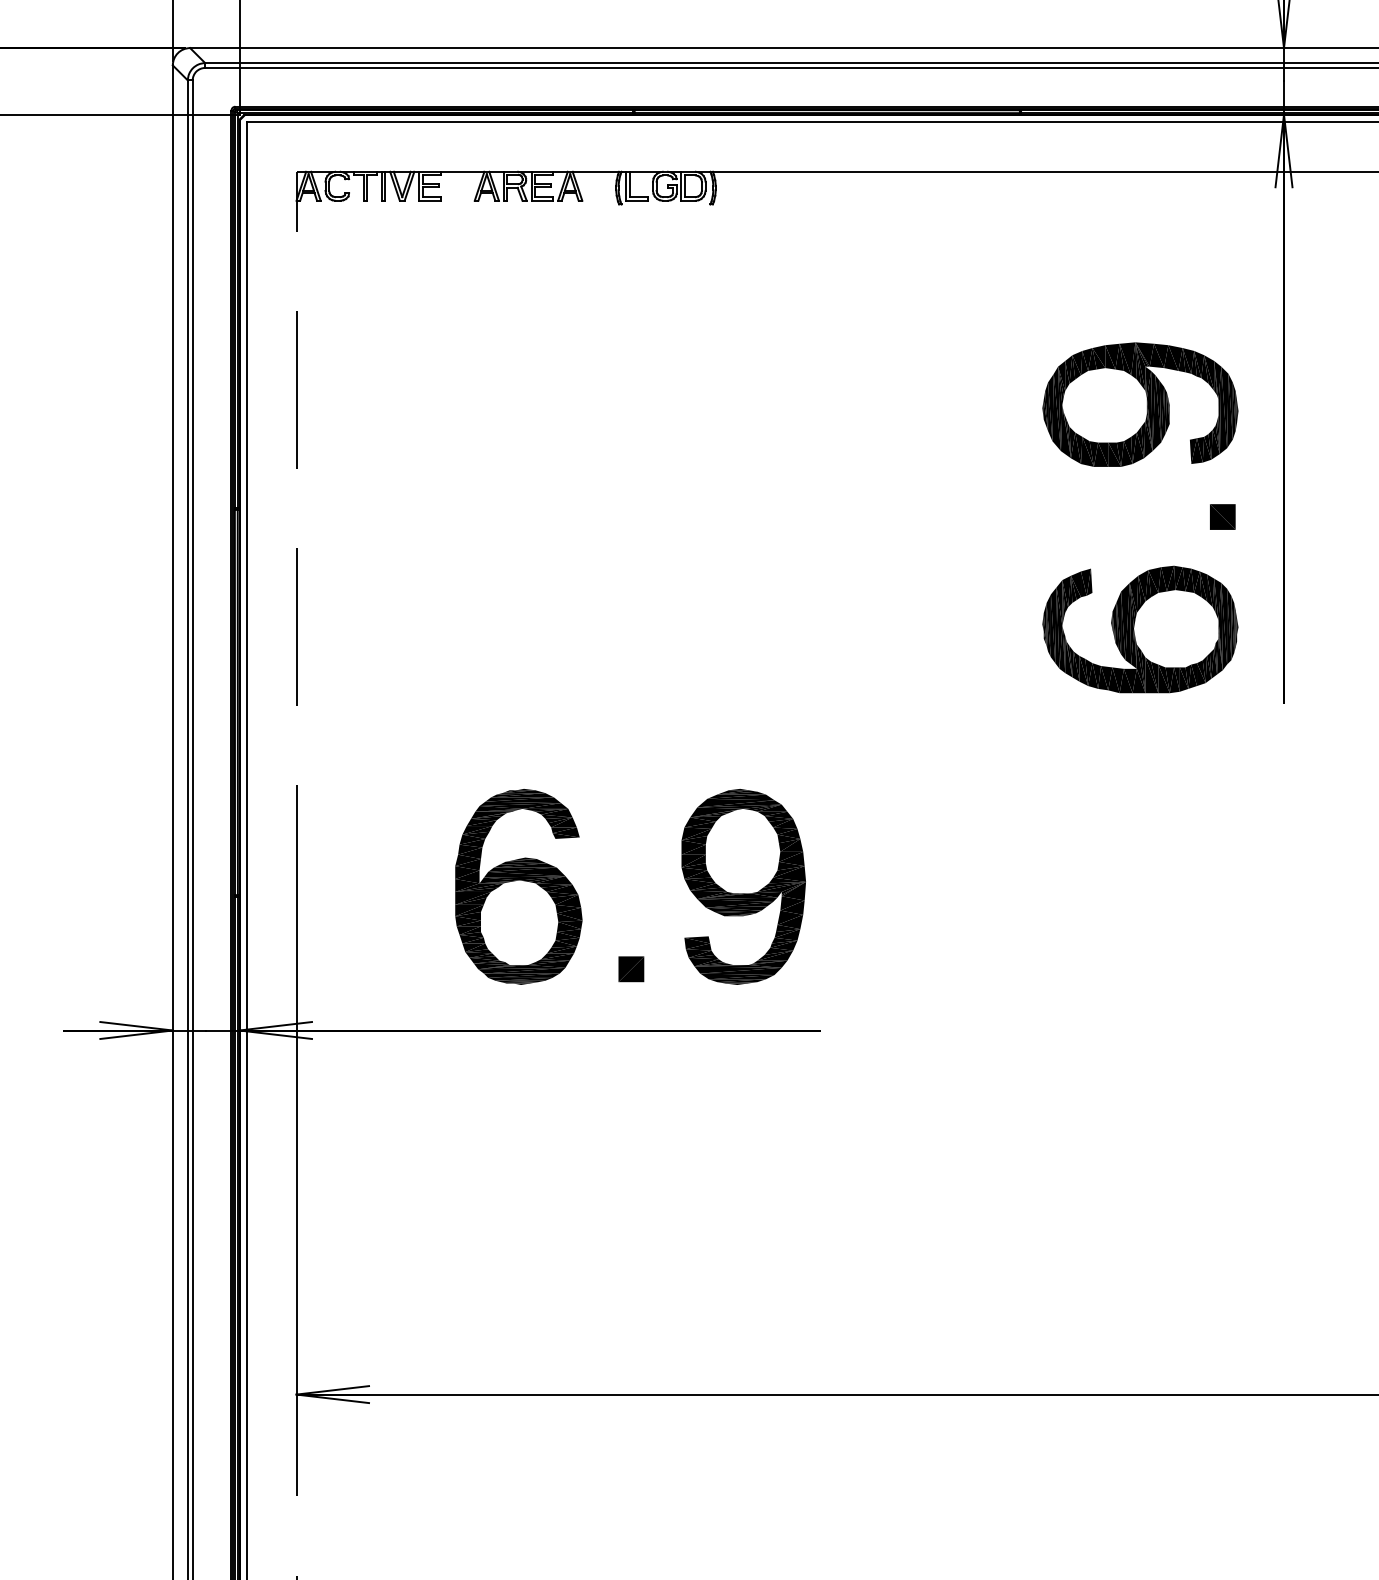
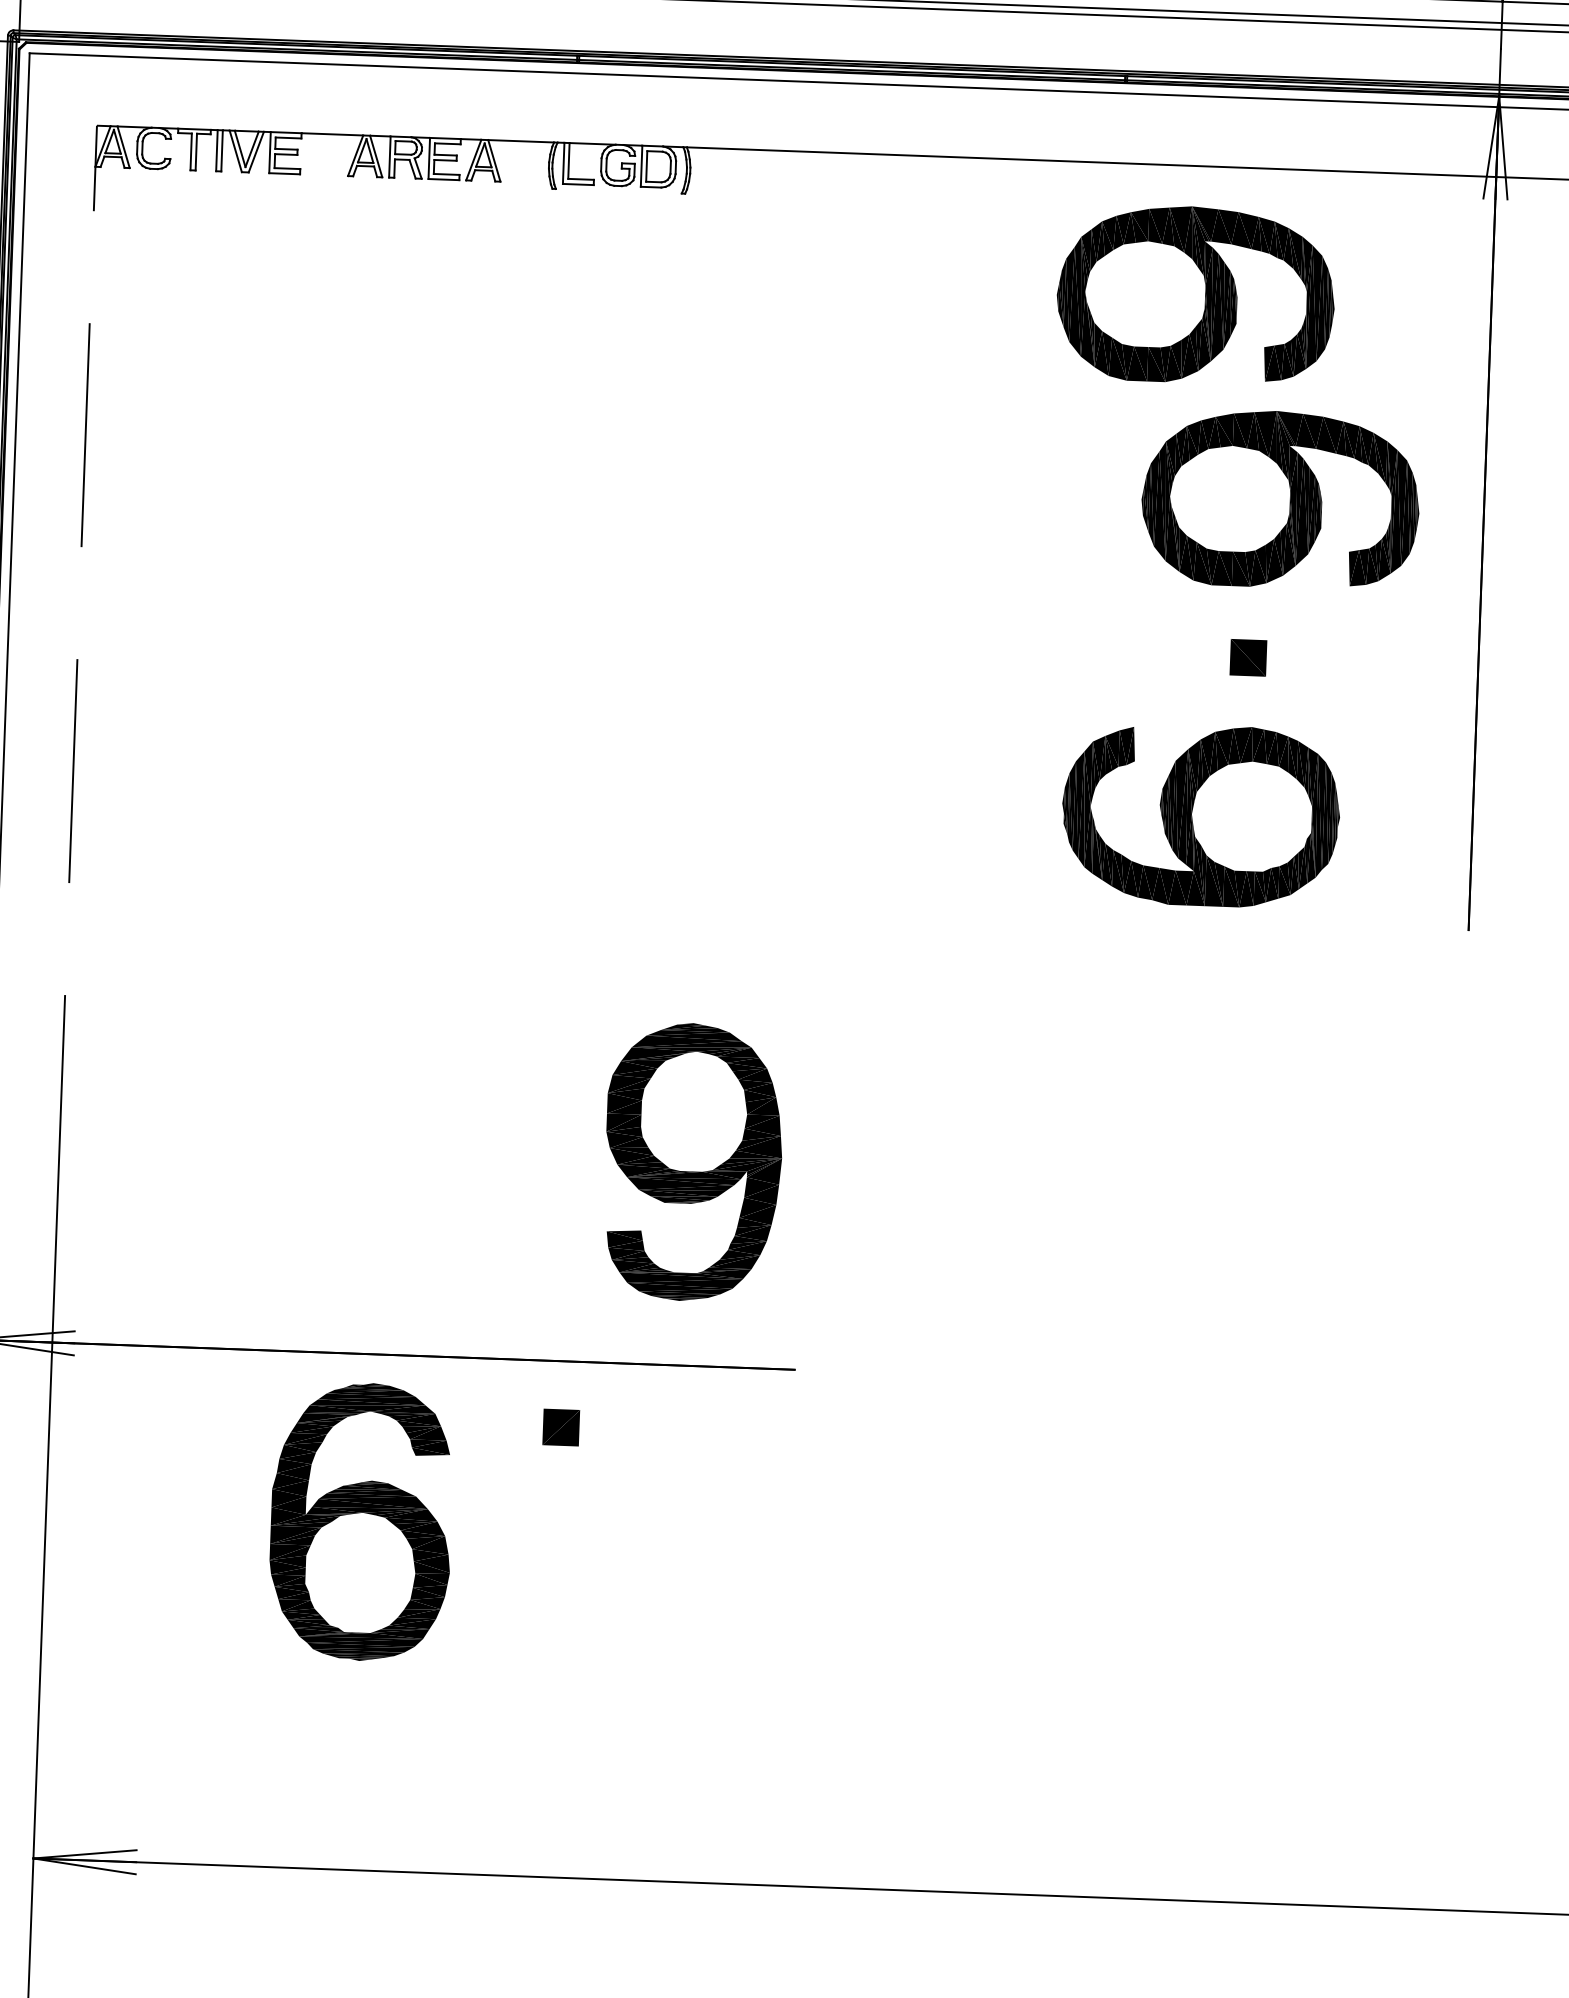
part: (1075, 262) -> (1196, 294), added
part: (1222, 516) -> (1248, 657), moved
part: (1140, 629) -> (1201, 815), moved
part: (518, 886) -> (360, 1521), moved
part: (631, 969) -> (561, 1427), moved

